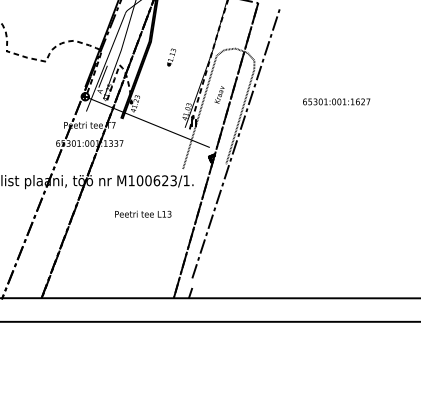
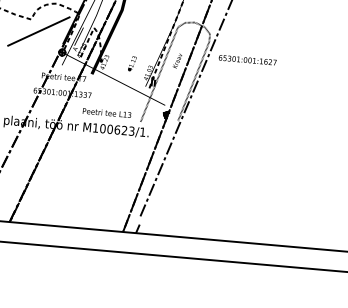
part: (171, 57) -> (132, 63), moved
line: (56, 74) -> (39, 31), added
text: (336, 101) -> (247, 59), moved
text: (143, 213) -> (107, 112), moved

